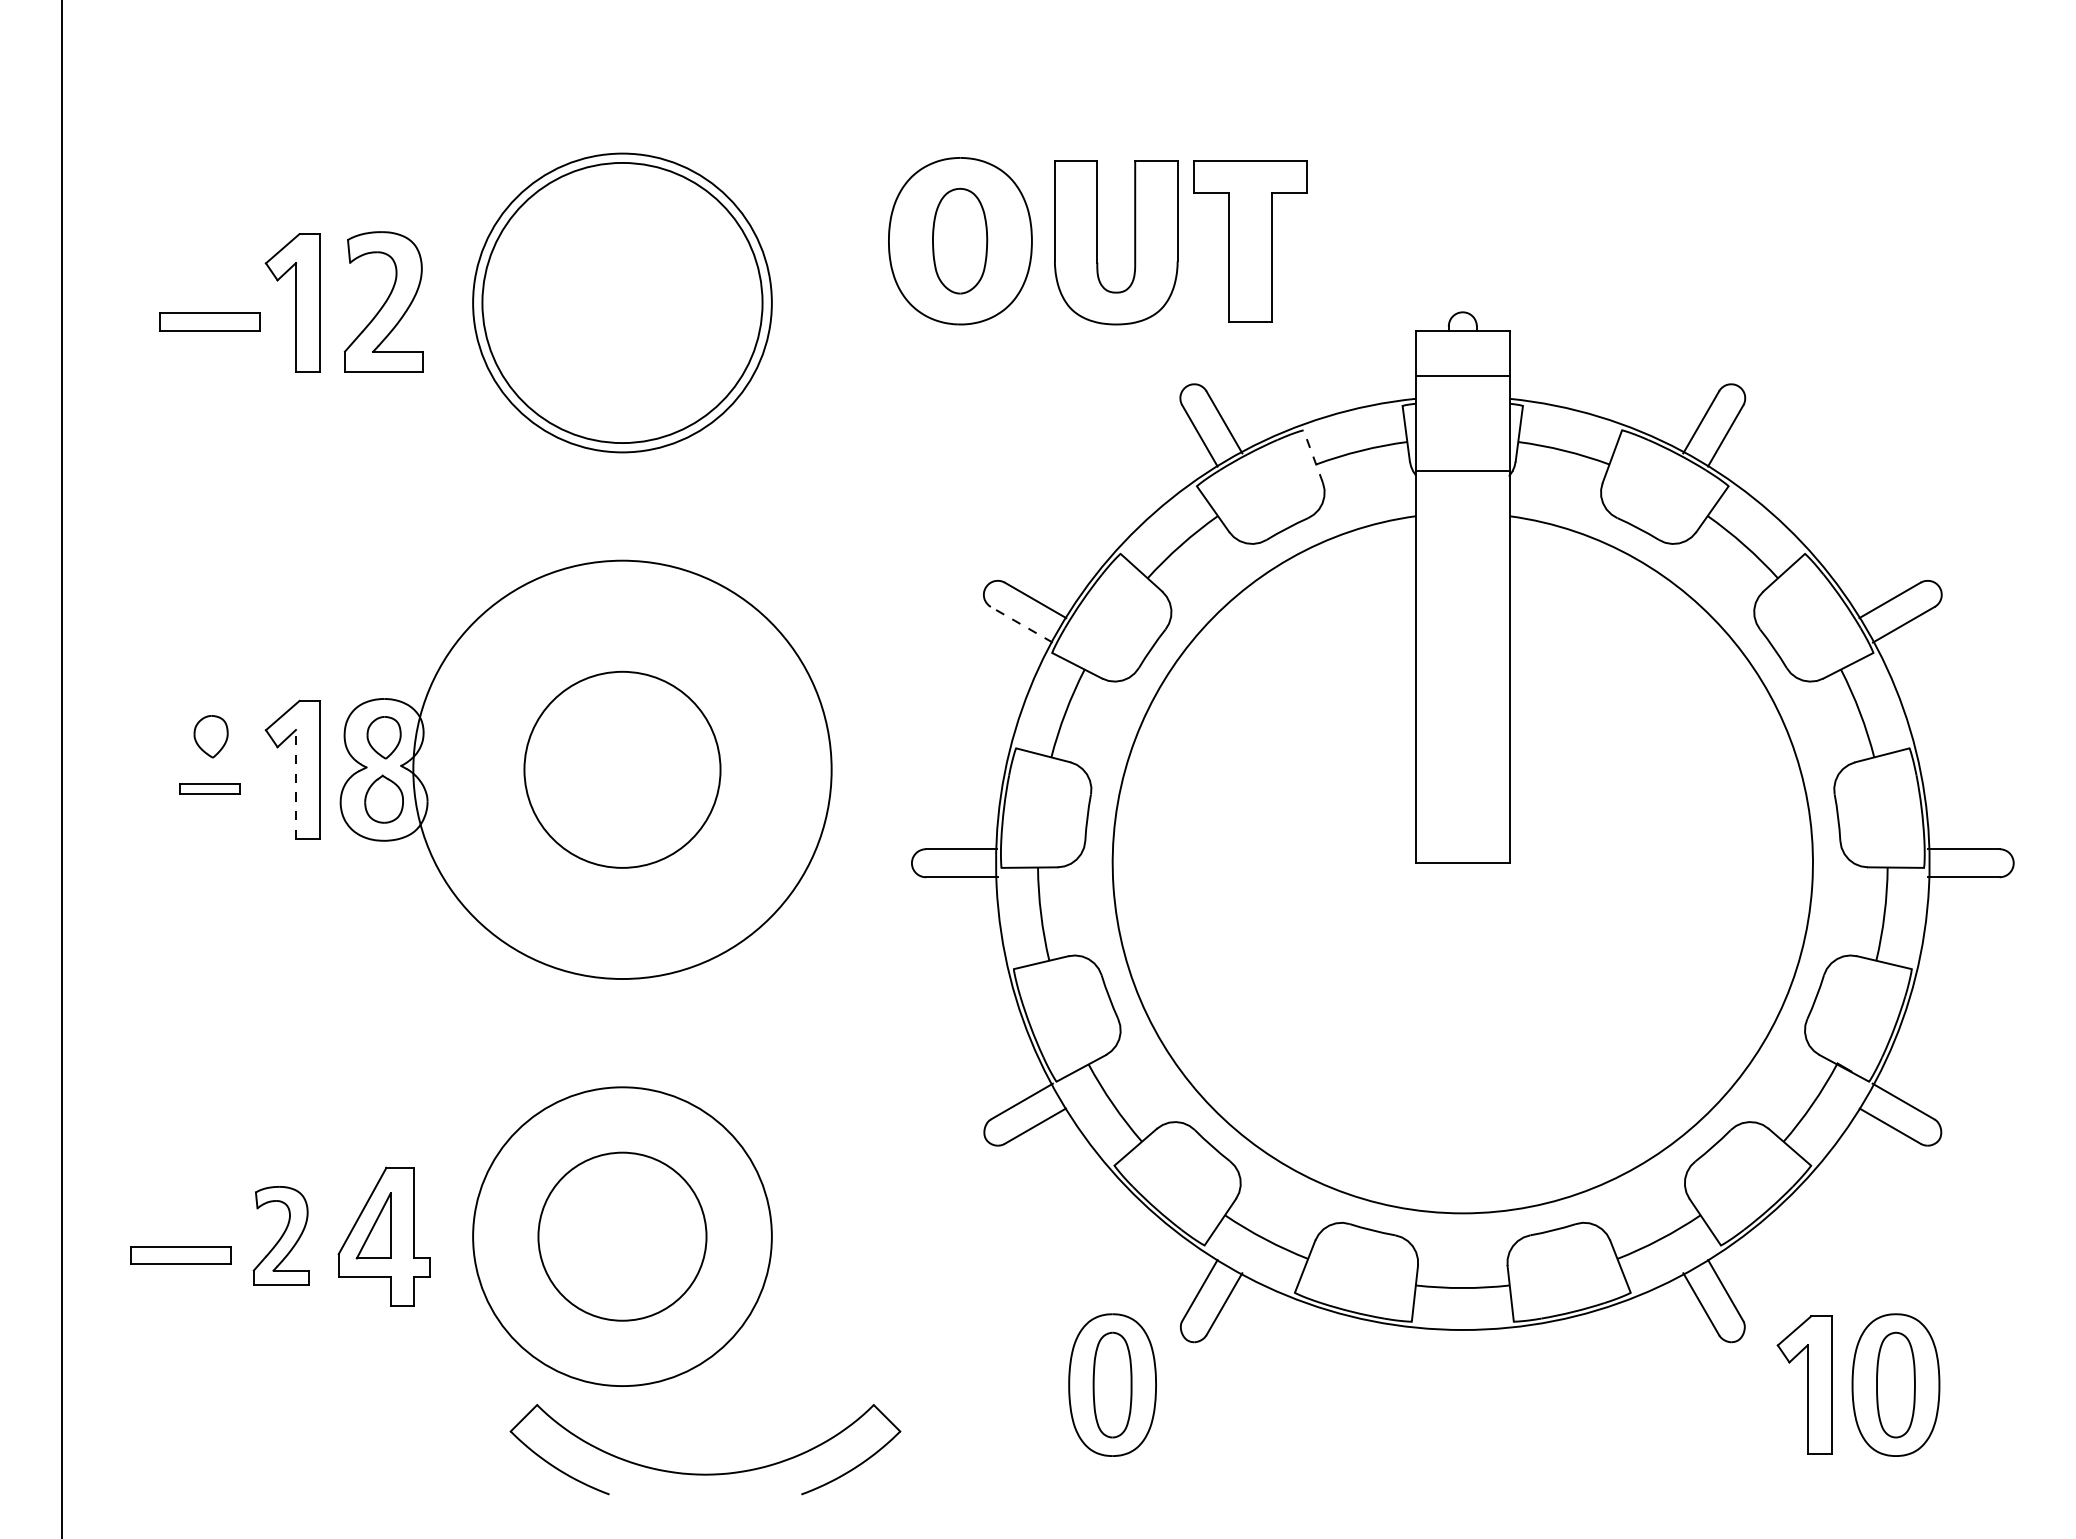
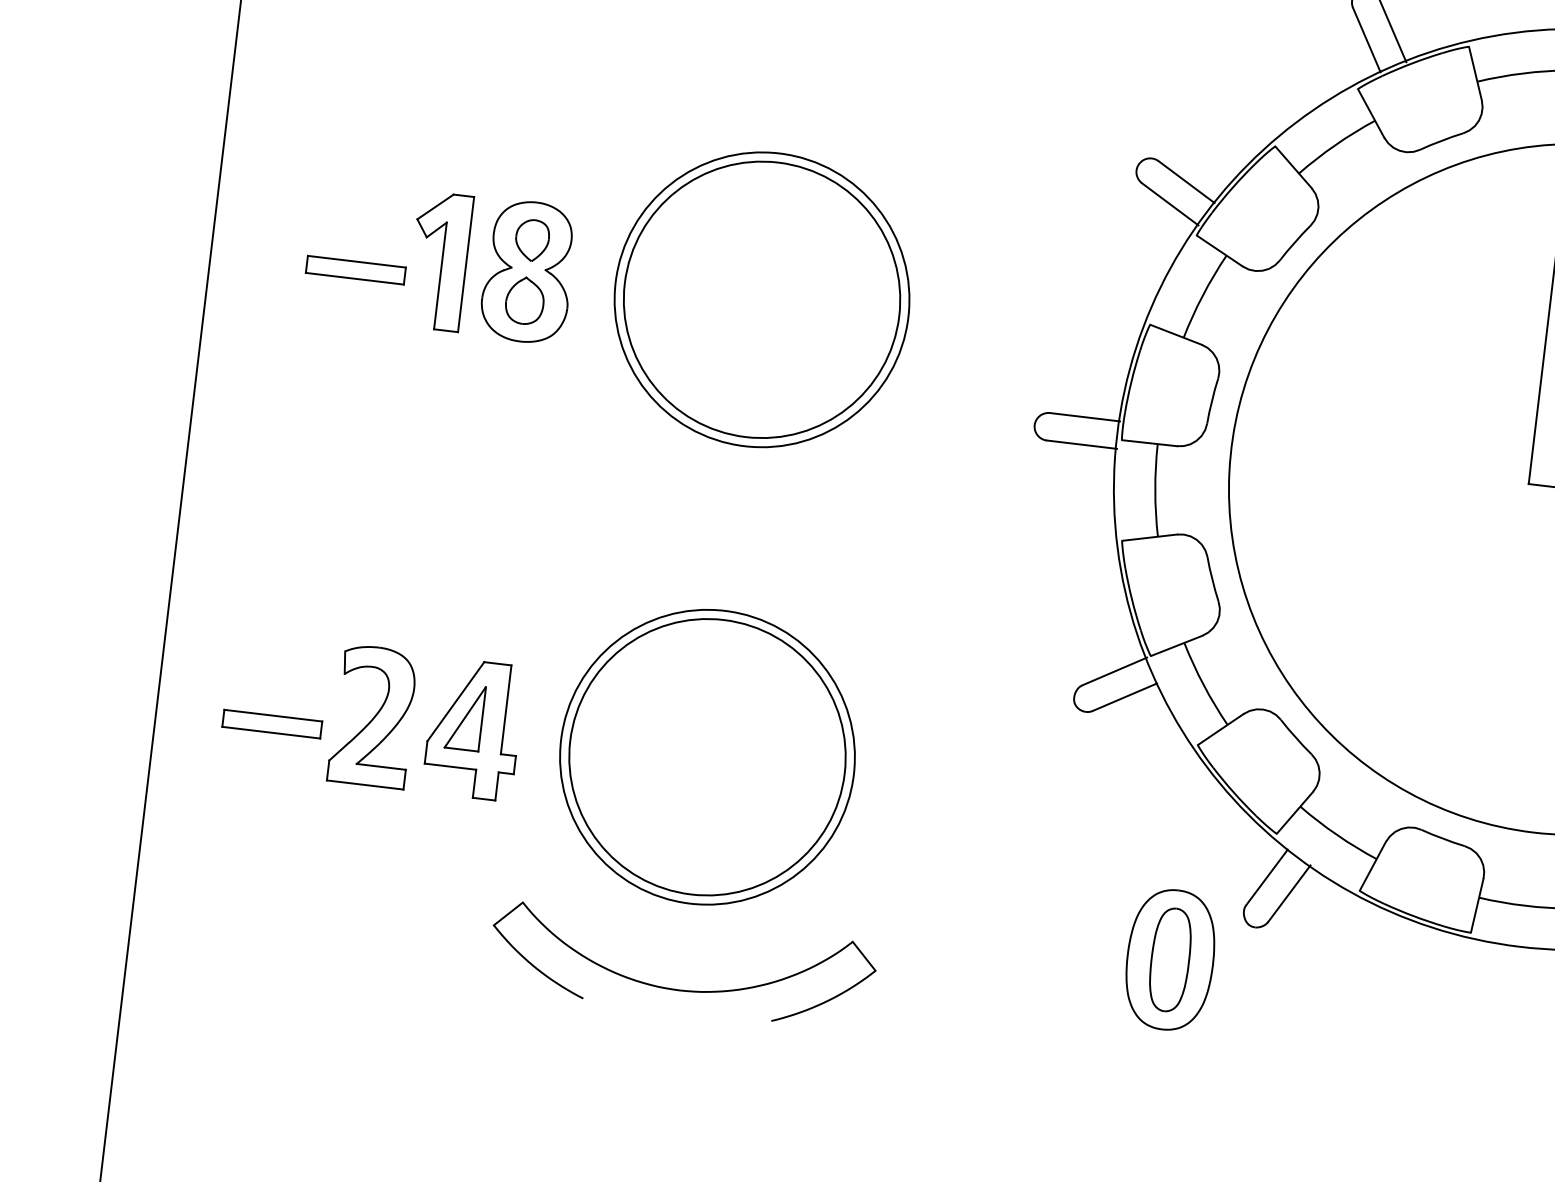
line: (1313, 456) -> (1475, 73), dashed -> solid
line: (1021, 624) -> (1169, 204), dashed -> solid
part: (210, 736) -> (362, 219), removed
circle: (622, 769) -> (762, 299), size x0.71
circle: (622, 769) -> (762, 299), size x1.43
line: (295, 783) -> (440, 275), dashed -> solid
part: (209, 788) -> (355, 269), size x1.67
part: (280, 1235) -> (372, 716), size x1.43
circle: (622, 1236) -> (707, 757), size x1.67
part: (705, 1473) -> (679, 989), moved

